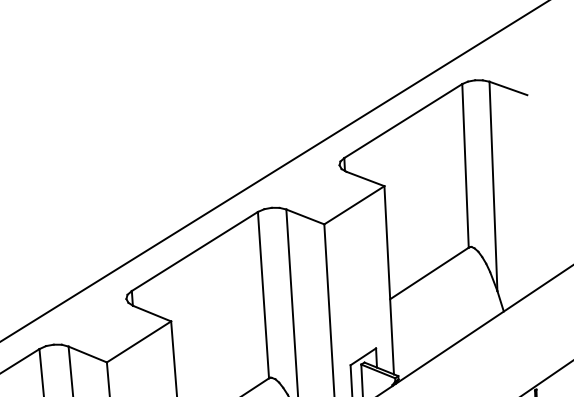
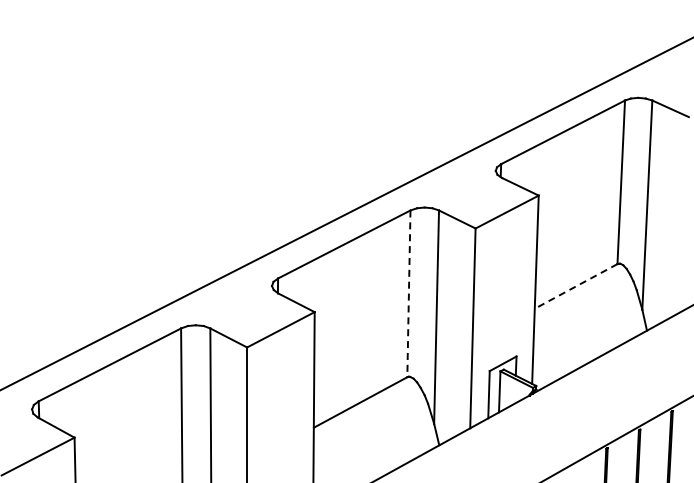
line: (429, 273) -> (576, 286), solid -> dashed
line: (263, 295) -> (408, 294), solid -> dashed

